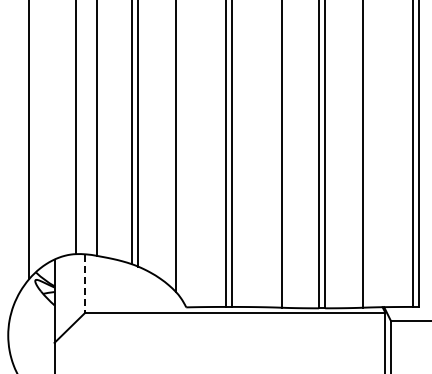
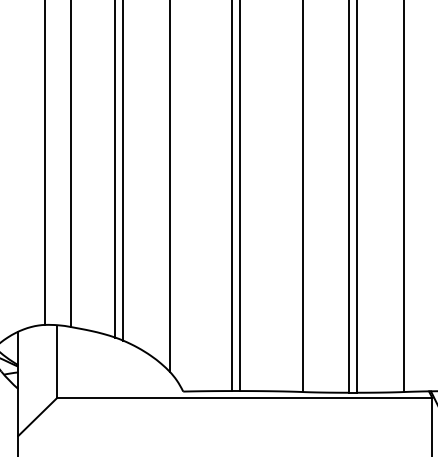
line: (85, 283) -> (57, 361), dashed -> solid

